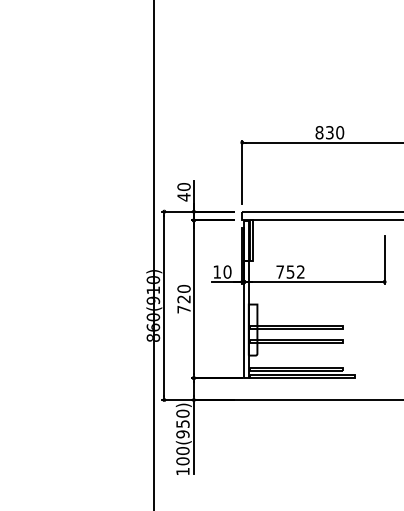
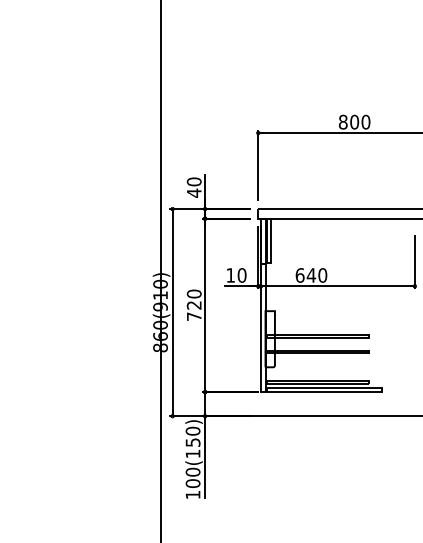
text: (329, 132) -> (354, 121), 830 -> 800
text: (290, 271) -> (311, 274), 752 -> 640
text: (182, 434) -> (192, 454), 100(950) -> 100(150)

